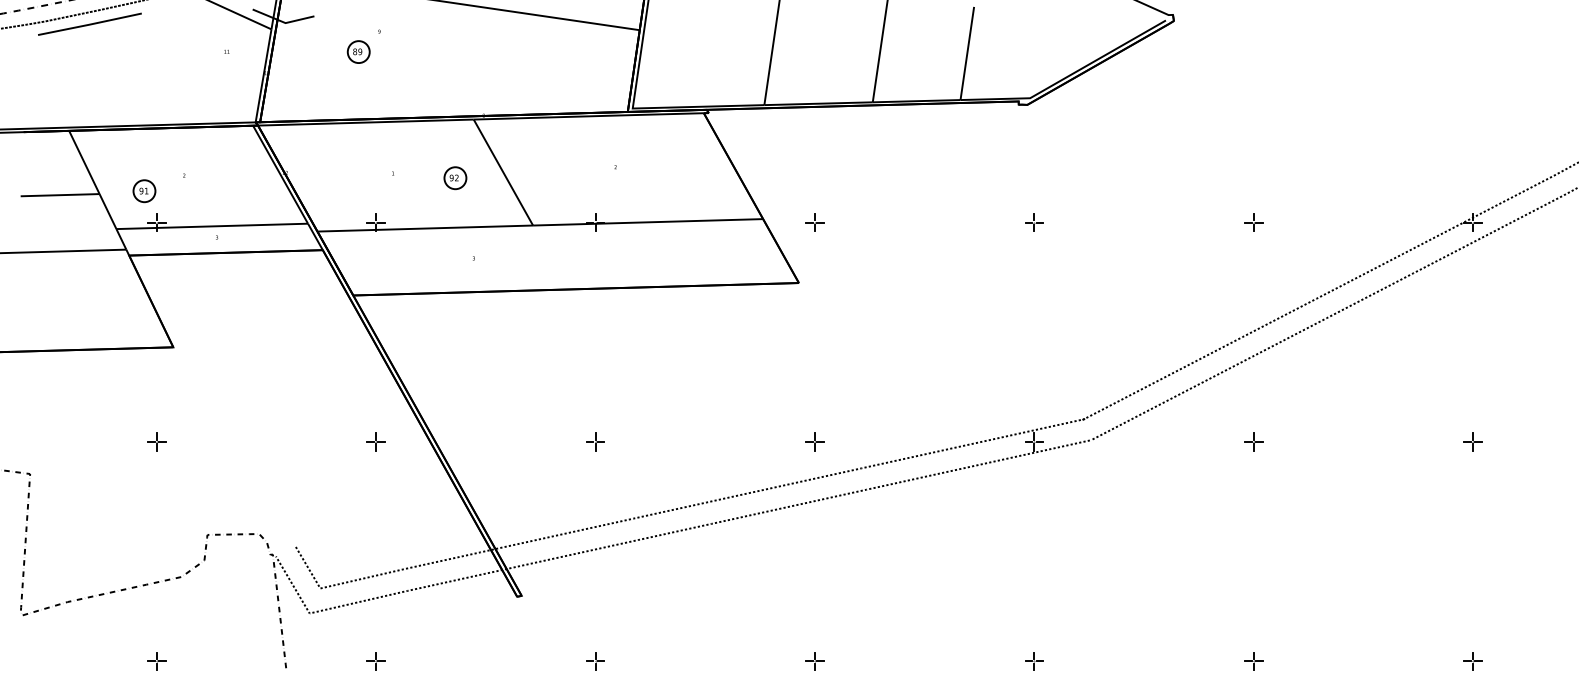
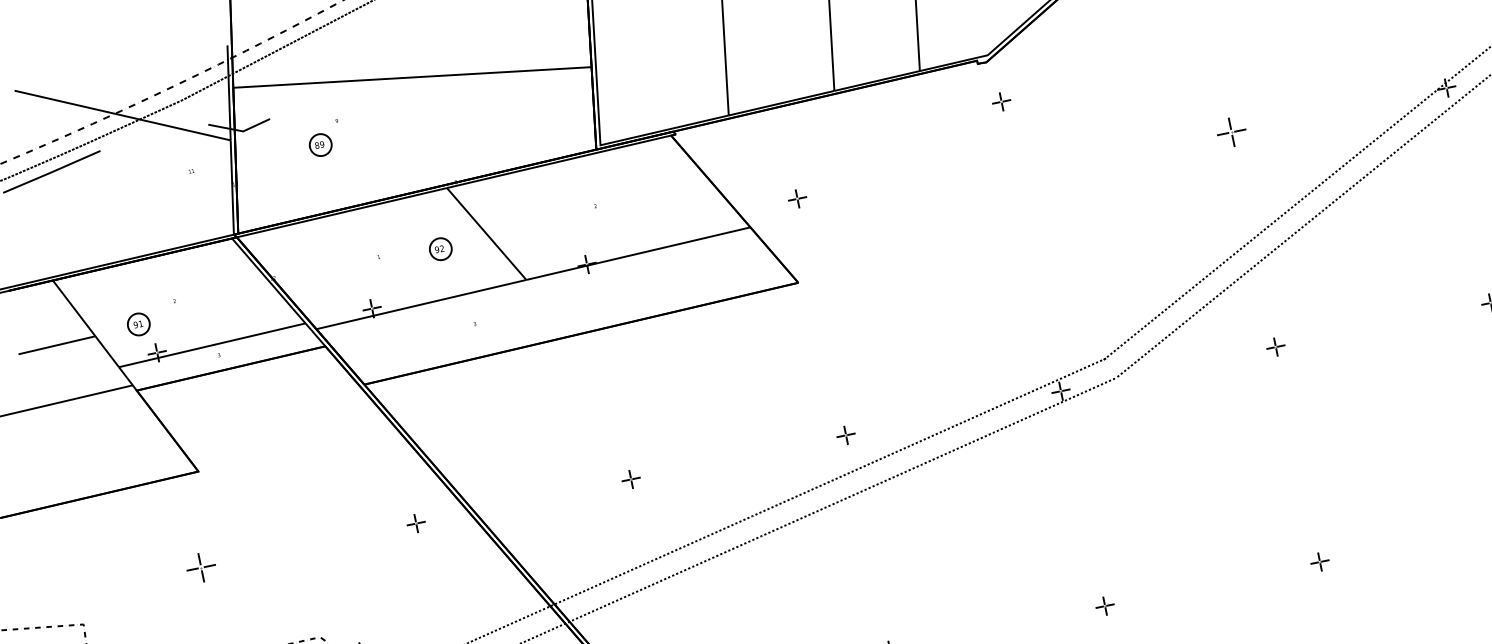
part: (814, 222) -> (797, 198), moved
part: (1034, 222) -> (1001, 101), moved
part: (1253, 222) -> (1231, 132), size x1.6
part: (156, 441) -> (200, 567), size x1.6

